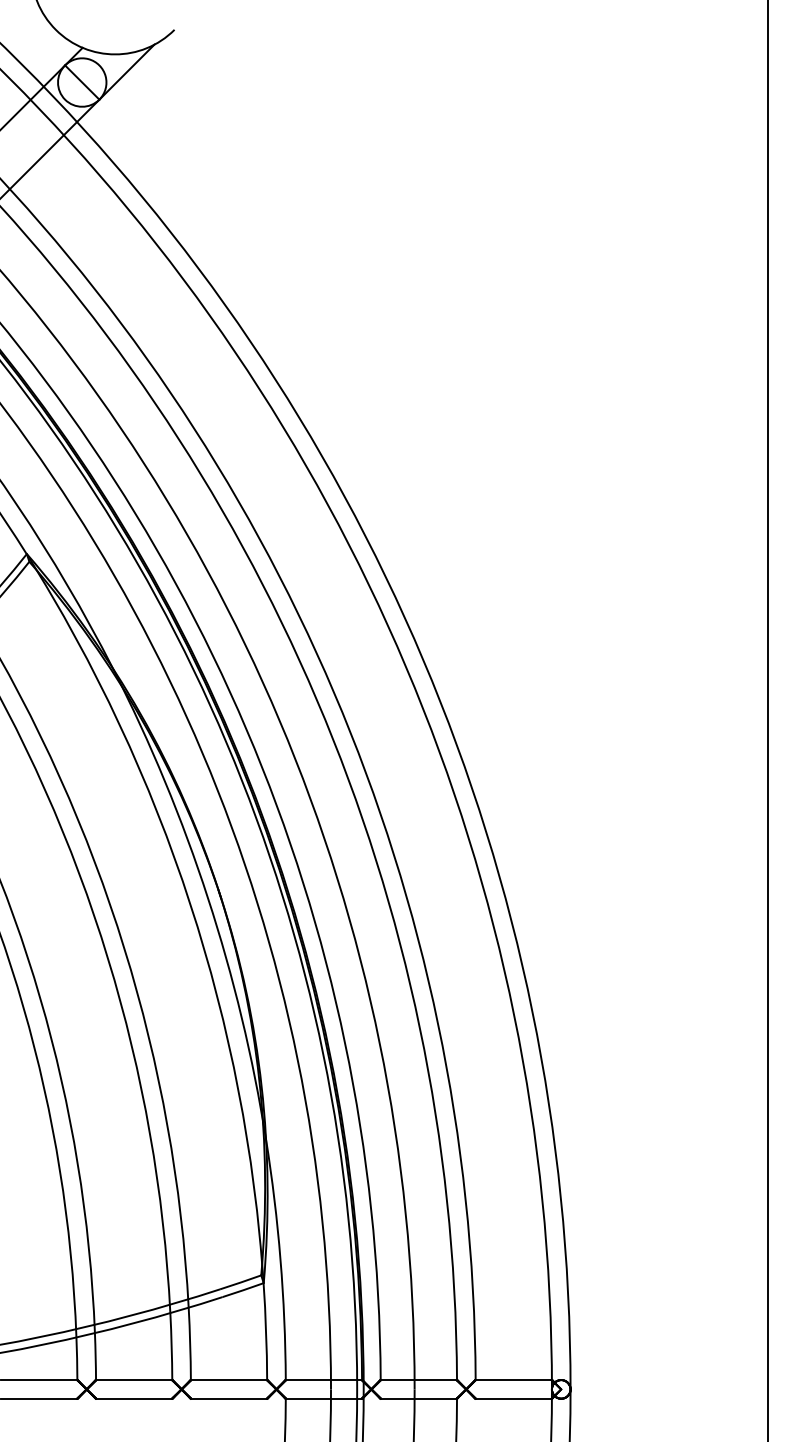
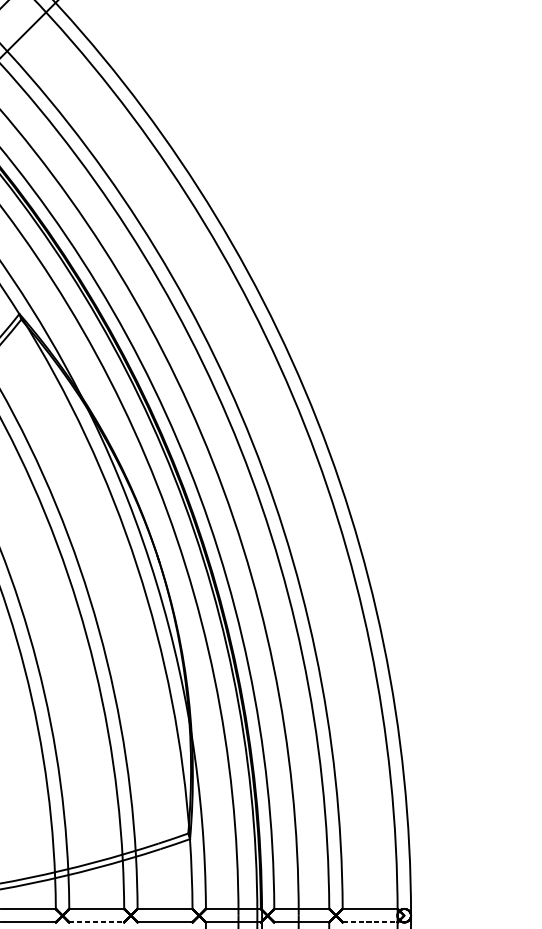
line: (134, 1398) -> (96, 922), solid -> dashed
line: (514, 1398) -> (370, 922), solid -> dashed

